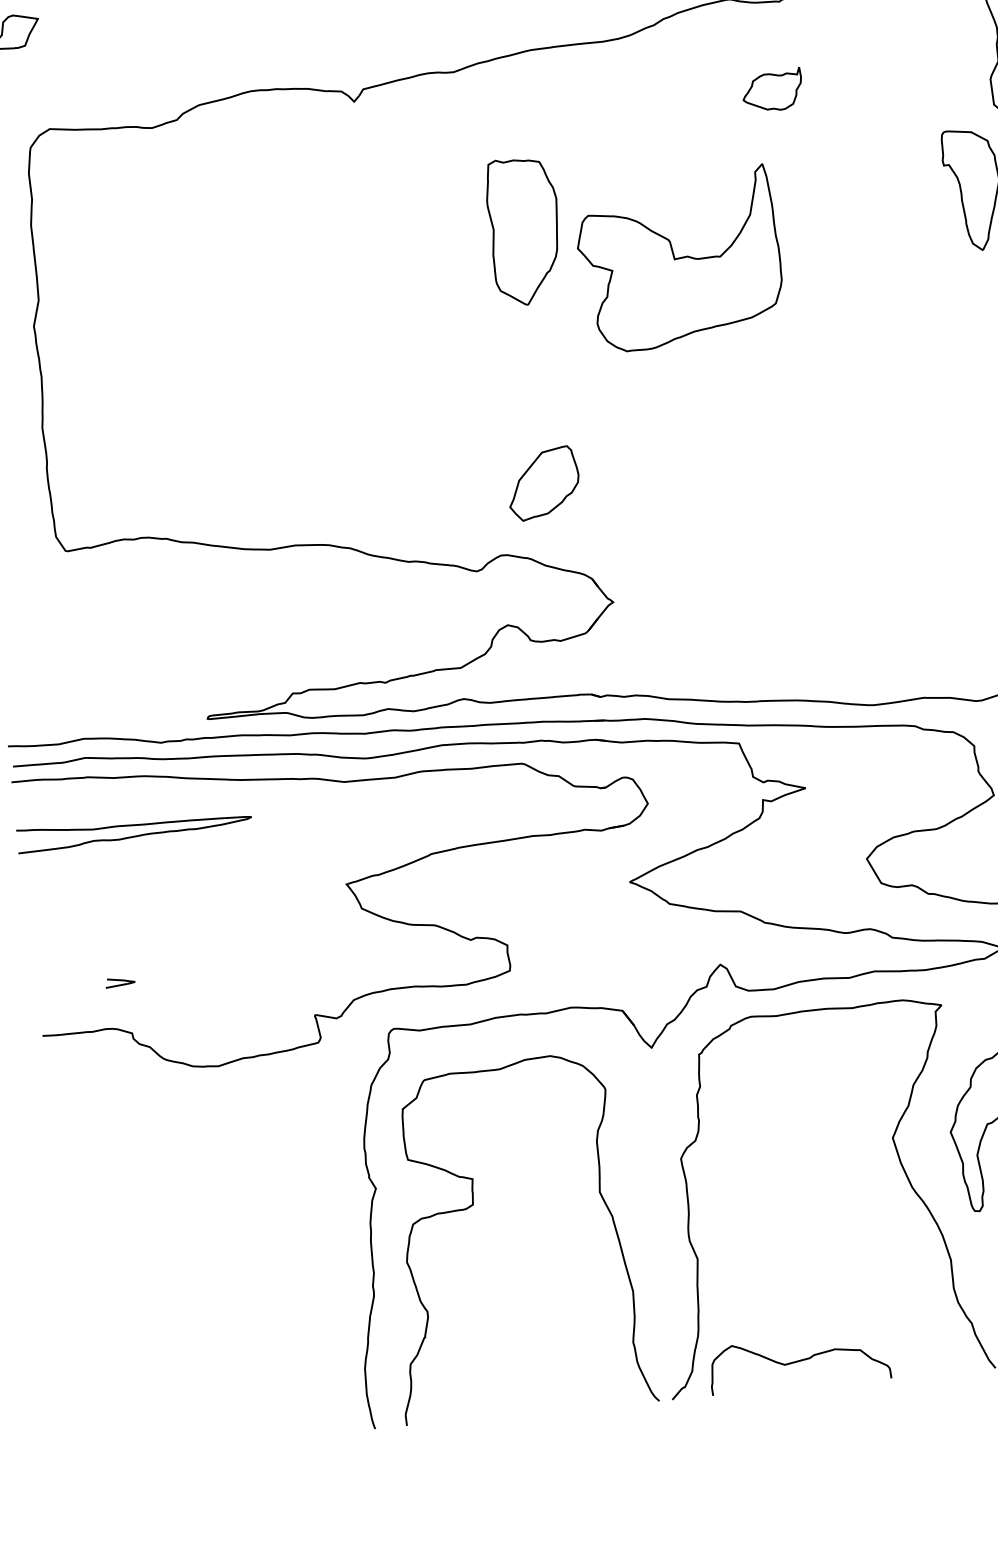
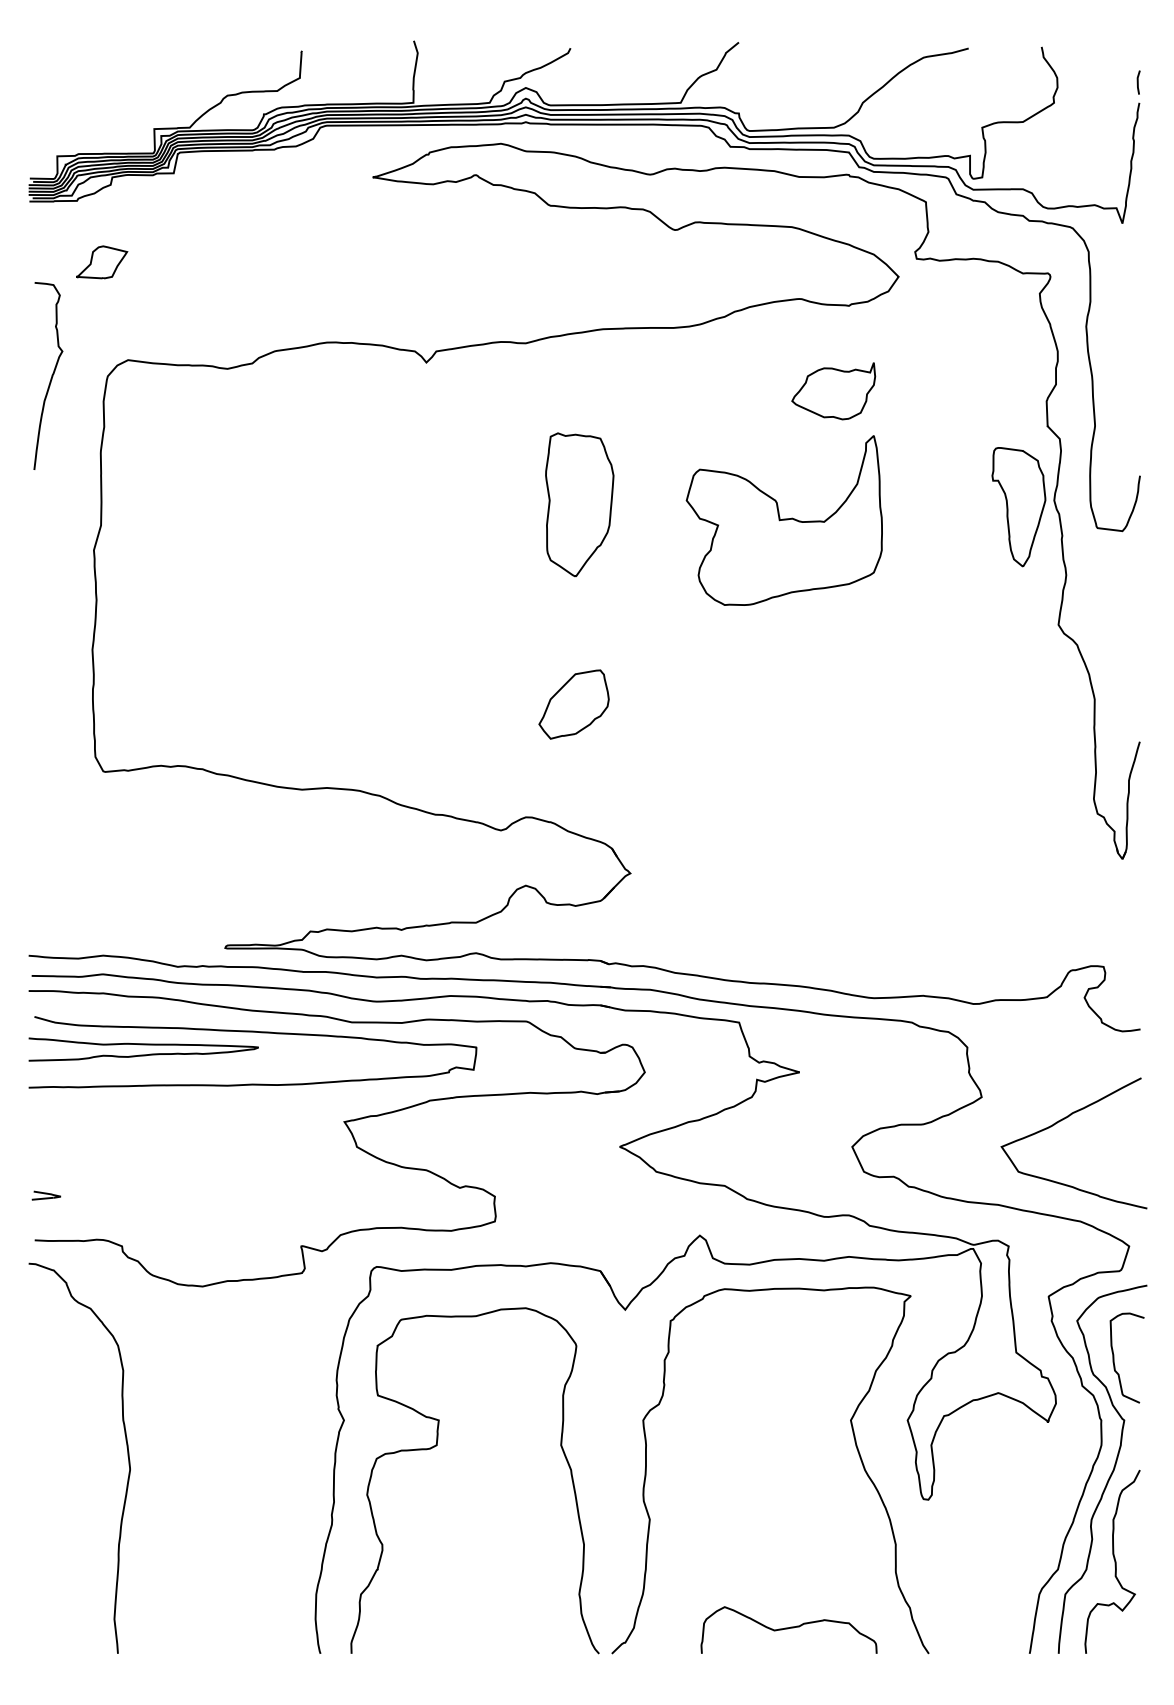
part: (772, 90) -> (833, 391), size x1.43
part: (678, 259) -> (783, 520), moved
part: (543, 483) -> (573, 704), moved
curve: (243, 802) -> (252, 1032), added
part: (120, 982) -> (46, 1195), moved
curve: (158, 1247) -> (127, 1456), added
curve: (799, 1362) -> (788, 1629), moved

